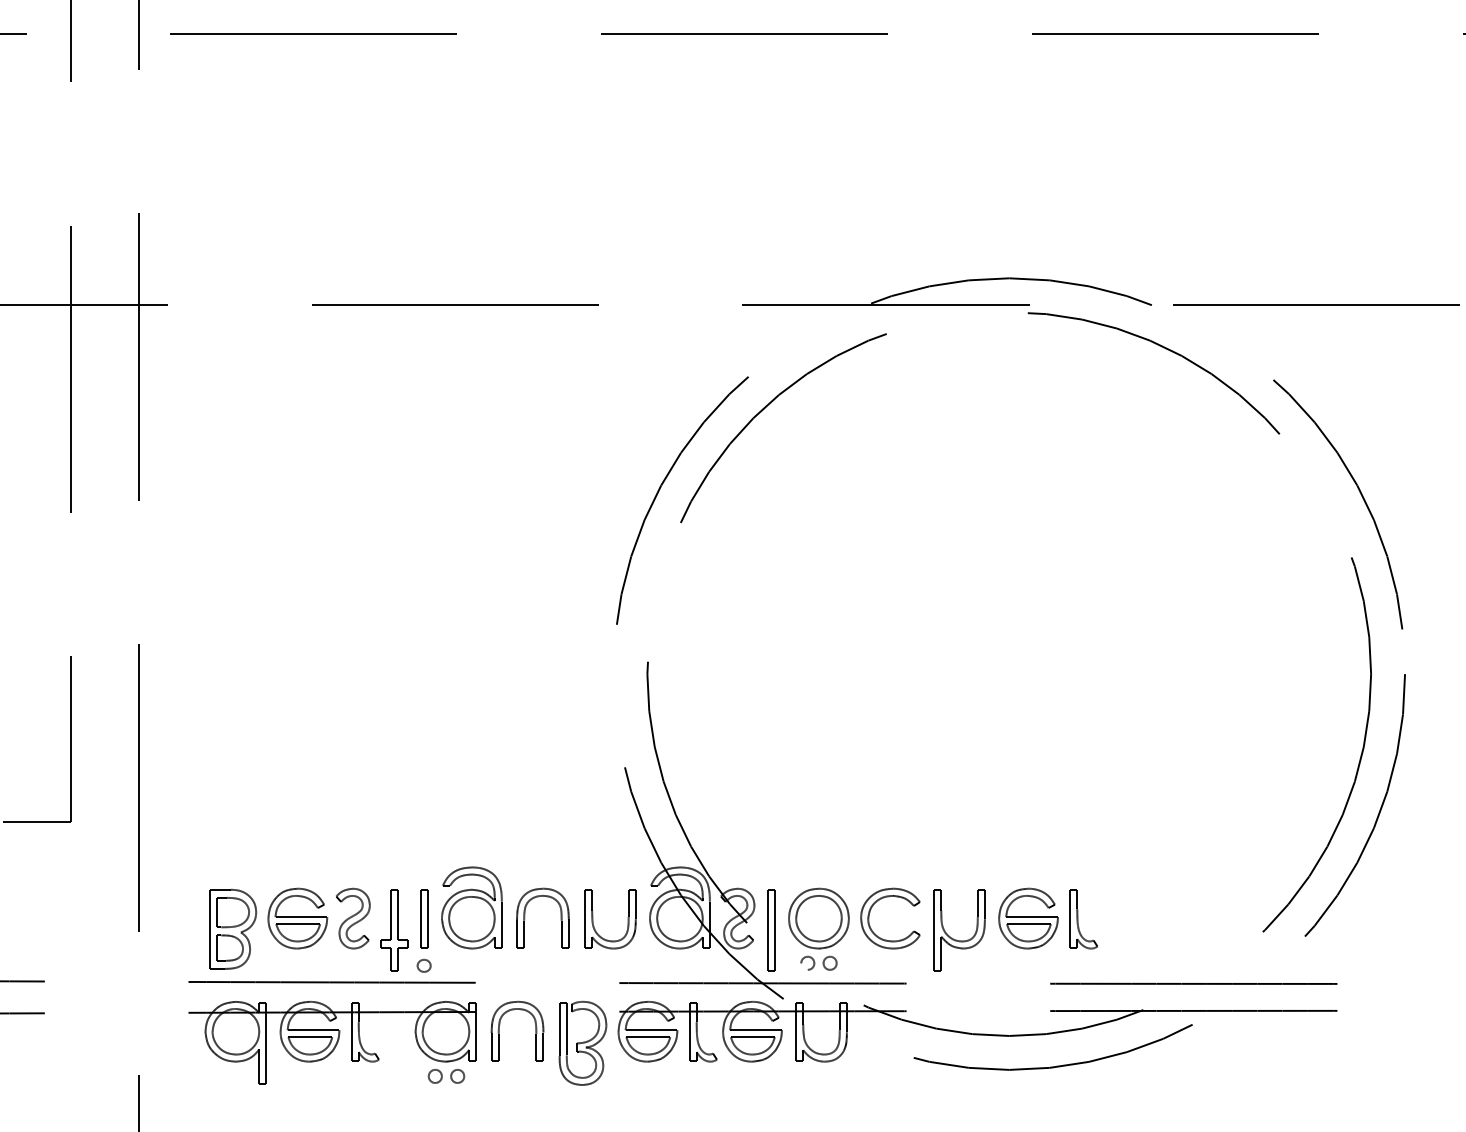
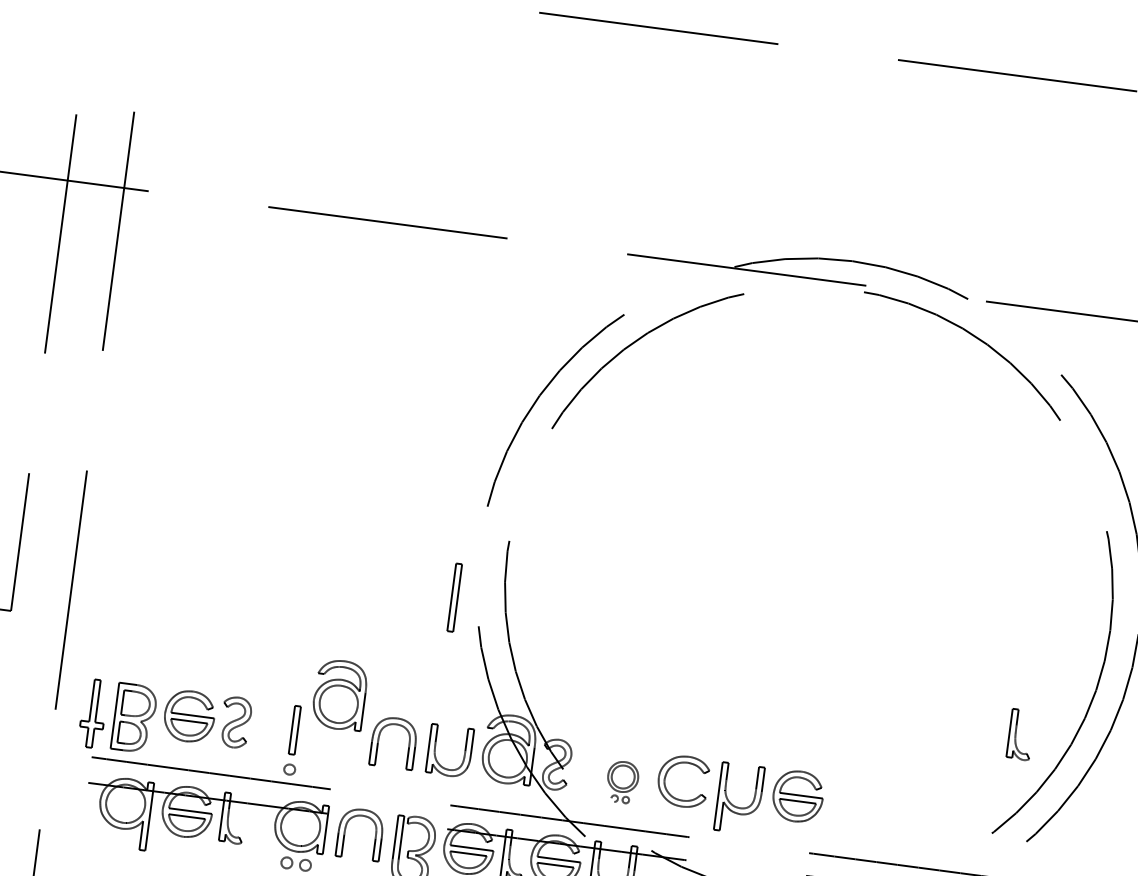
part: (471, 907) -> (339, 694), moved
part: (1083, 919) -> (1020, 735), moved
part: (818, 928) -> (622, 781), size x0.6
part: (394, 930) -> (93, 713), moved
part: (771, 930) -> (454, 597), moved

